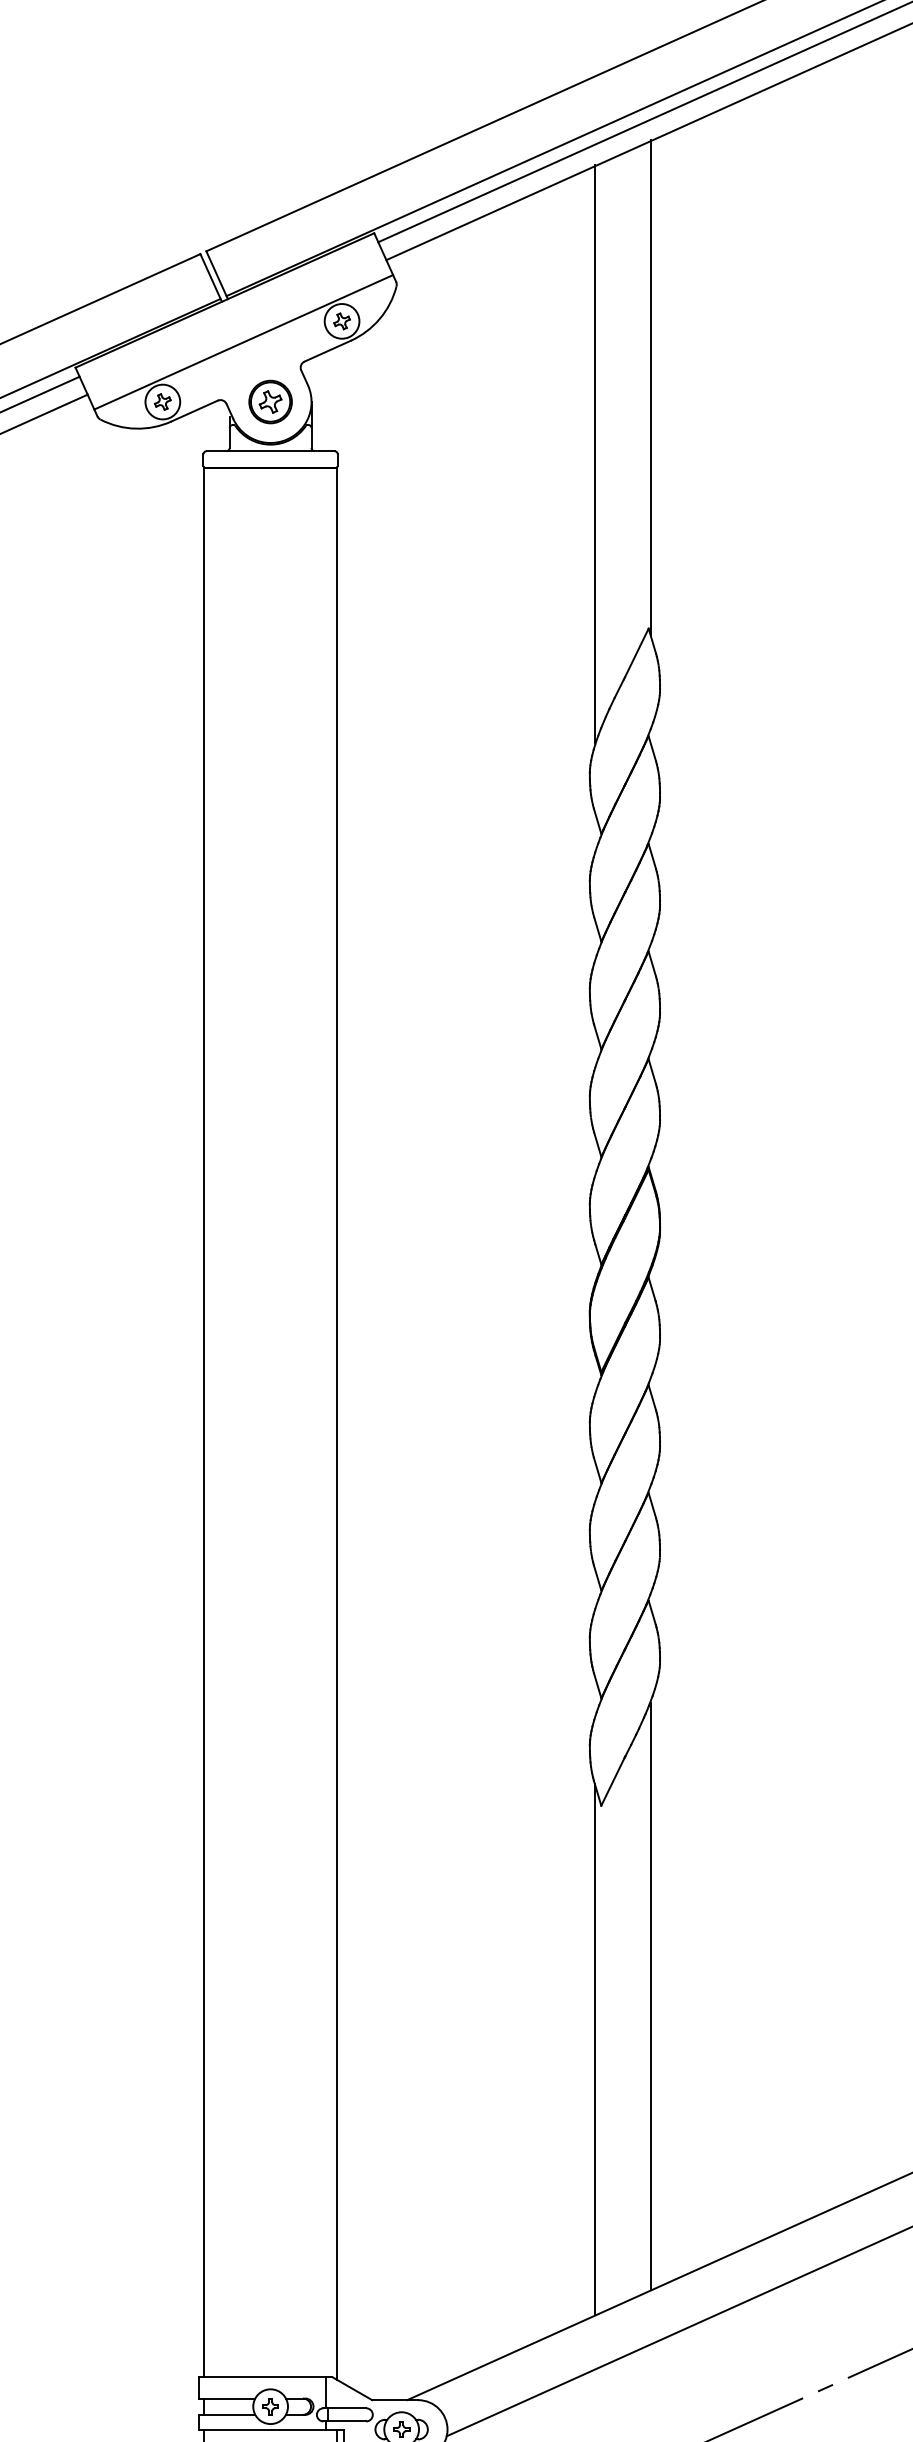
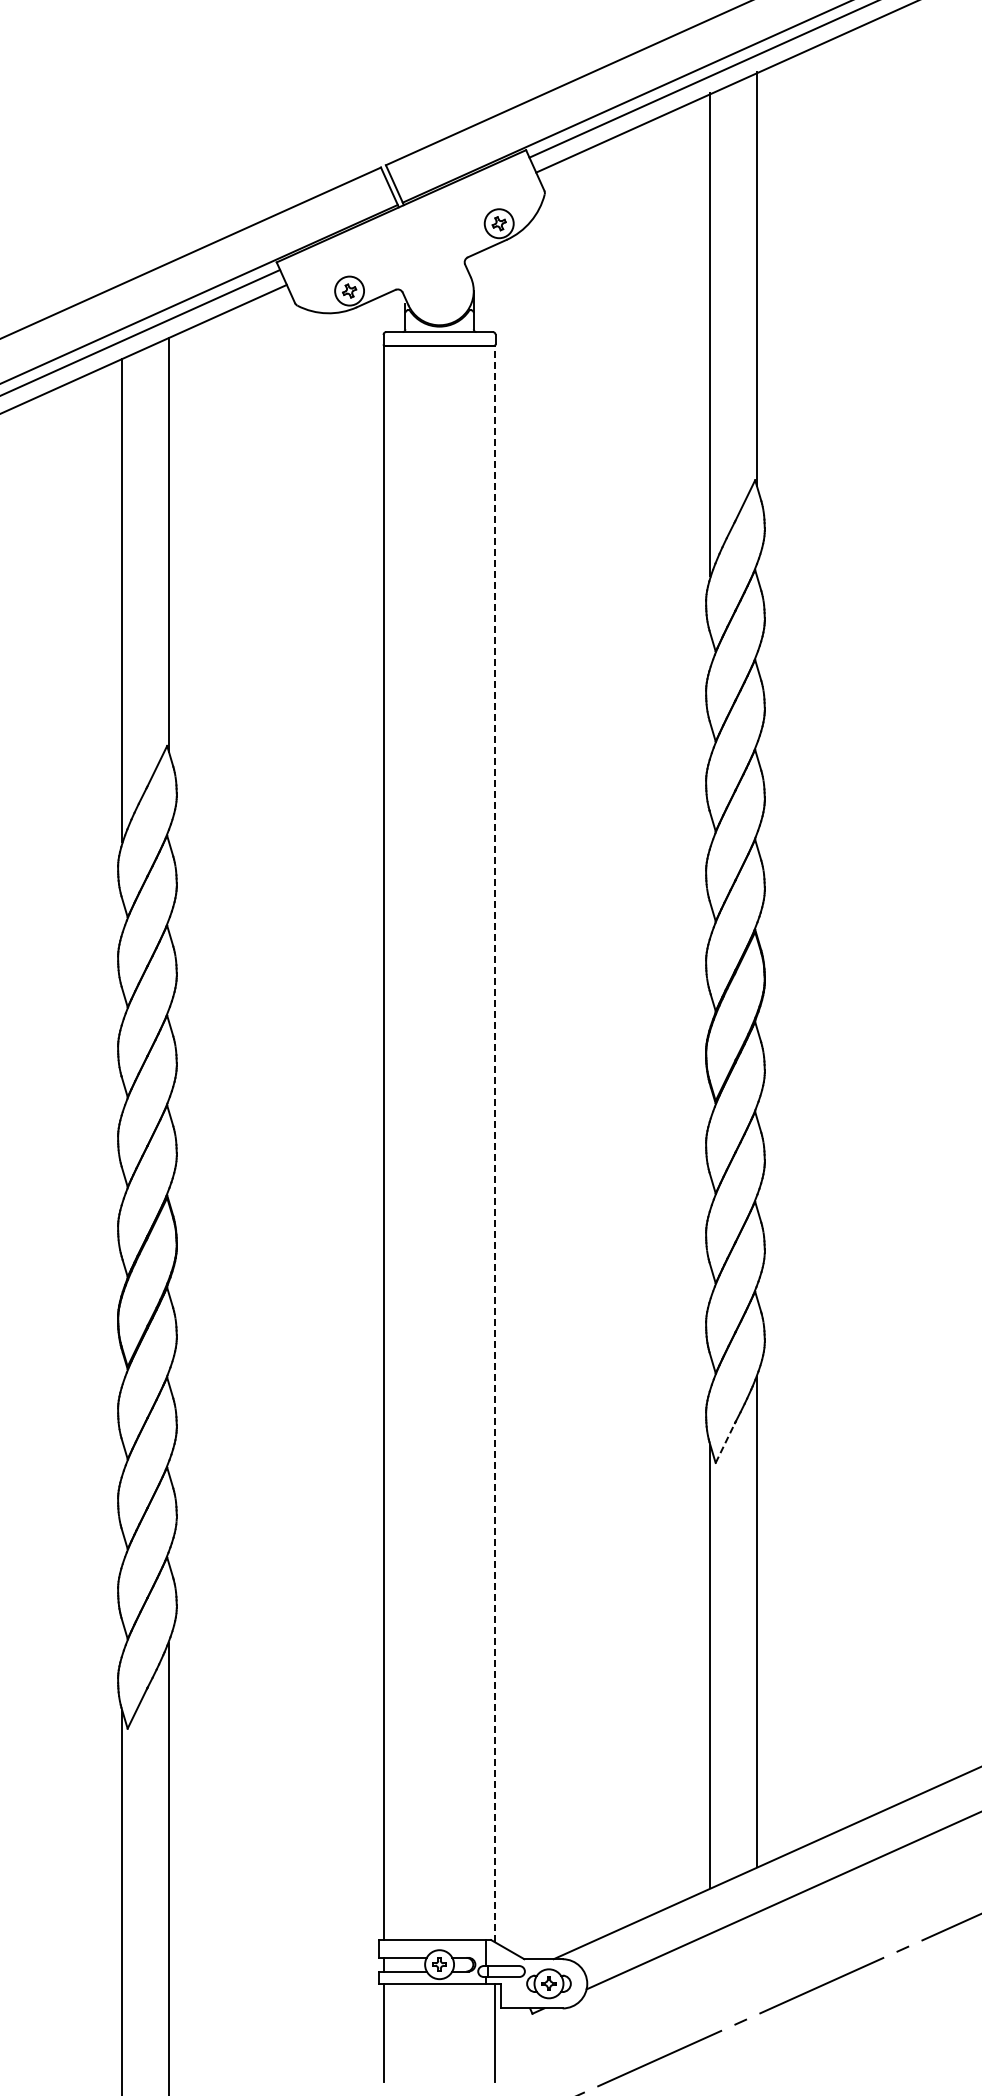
line: (242, 342) -> (416, 241), removed
part: (270, 401) -> (439, 290), removed
line: (336, 1423) -> (494, 1143), solid -> dashed
line: (613, 1781) -> (725, 1442), solid -> dashed

